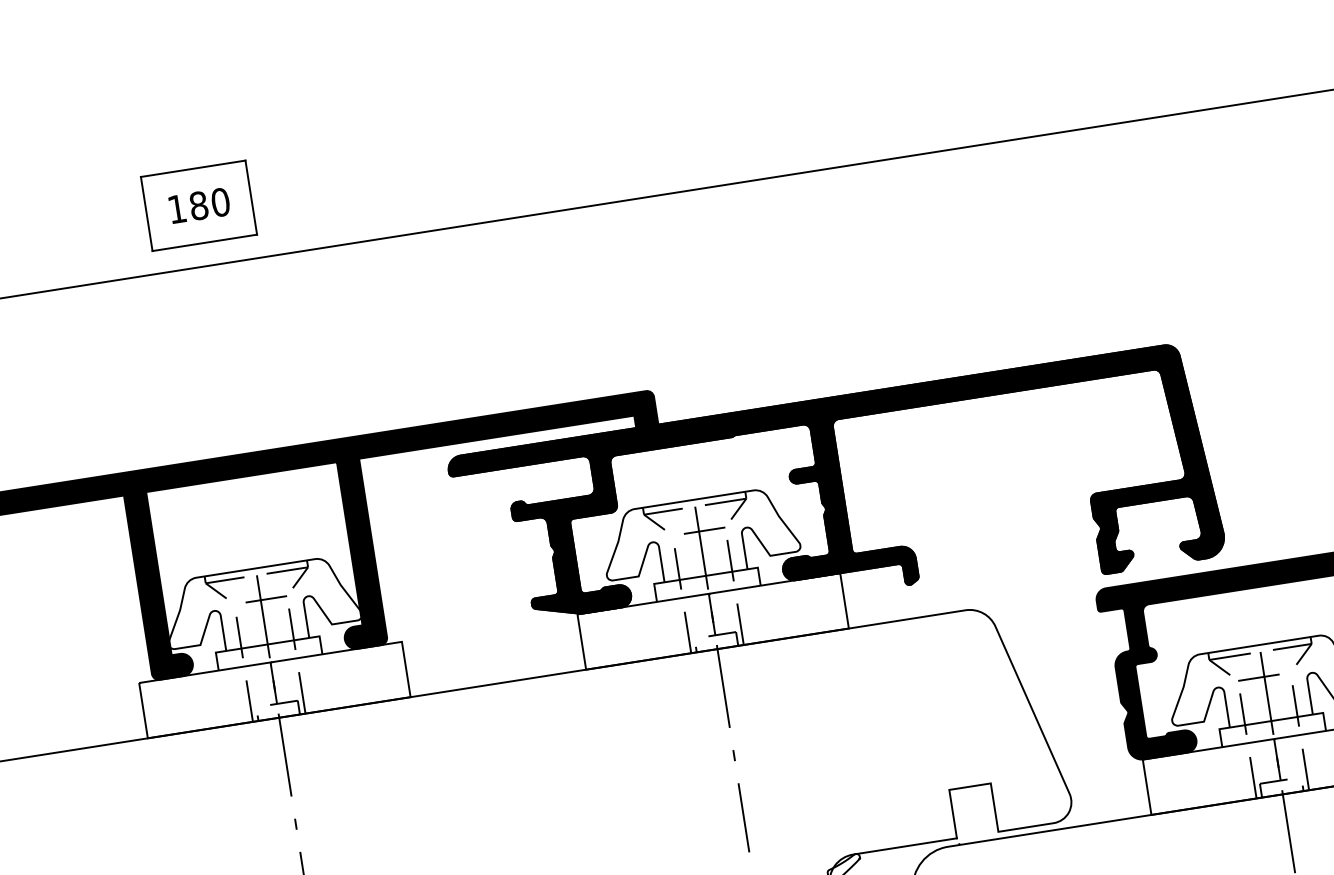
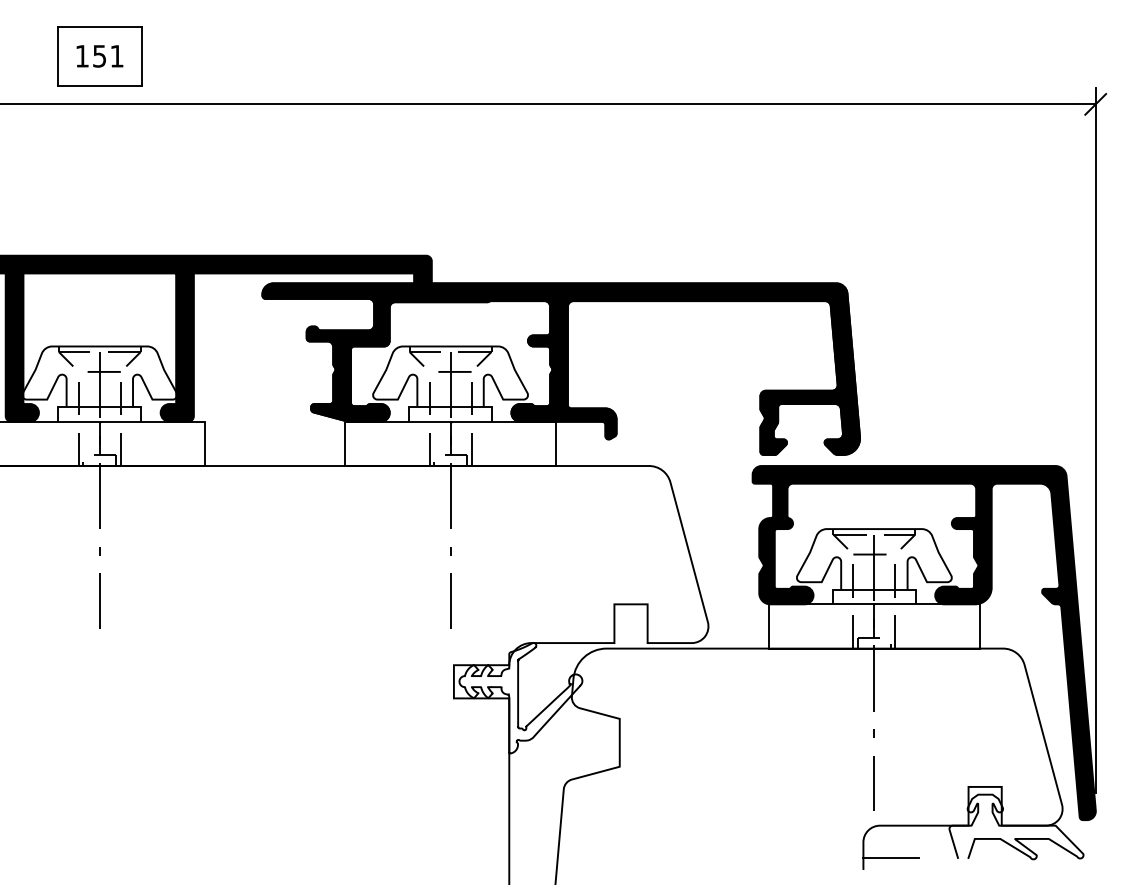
text: (209, 203) -> (108, 55), 180 -> 151

